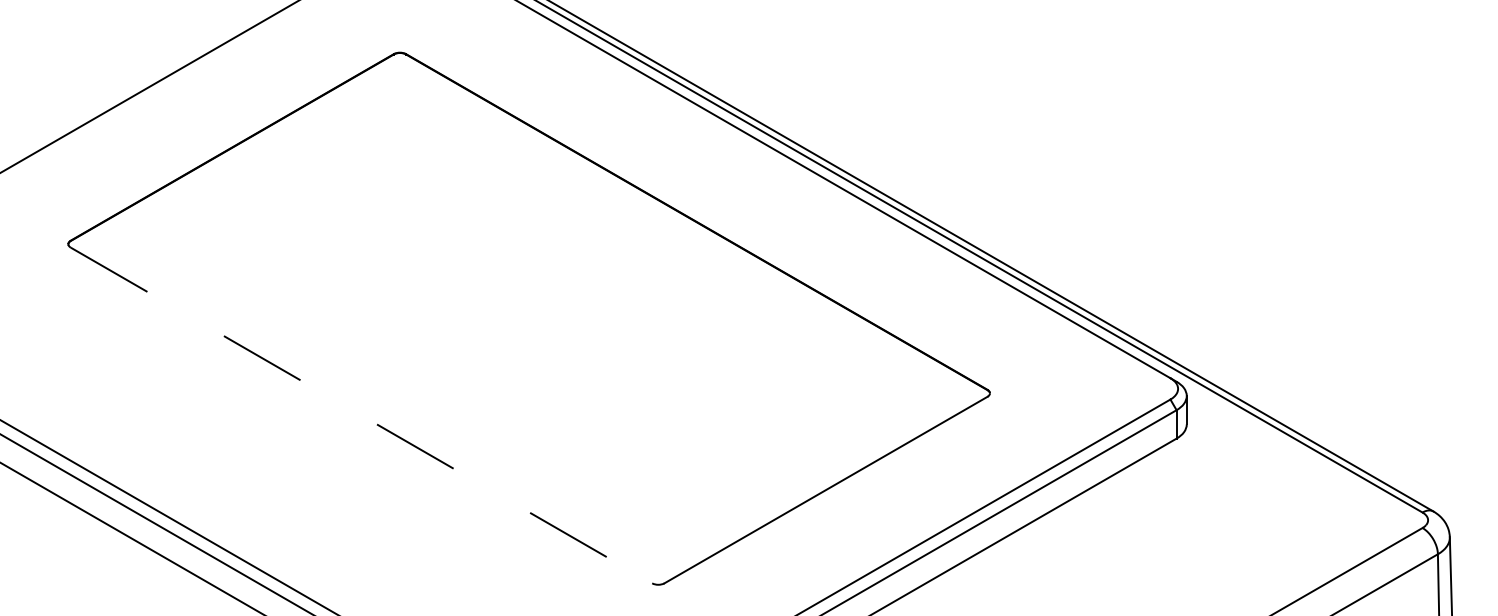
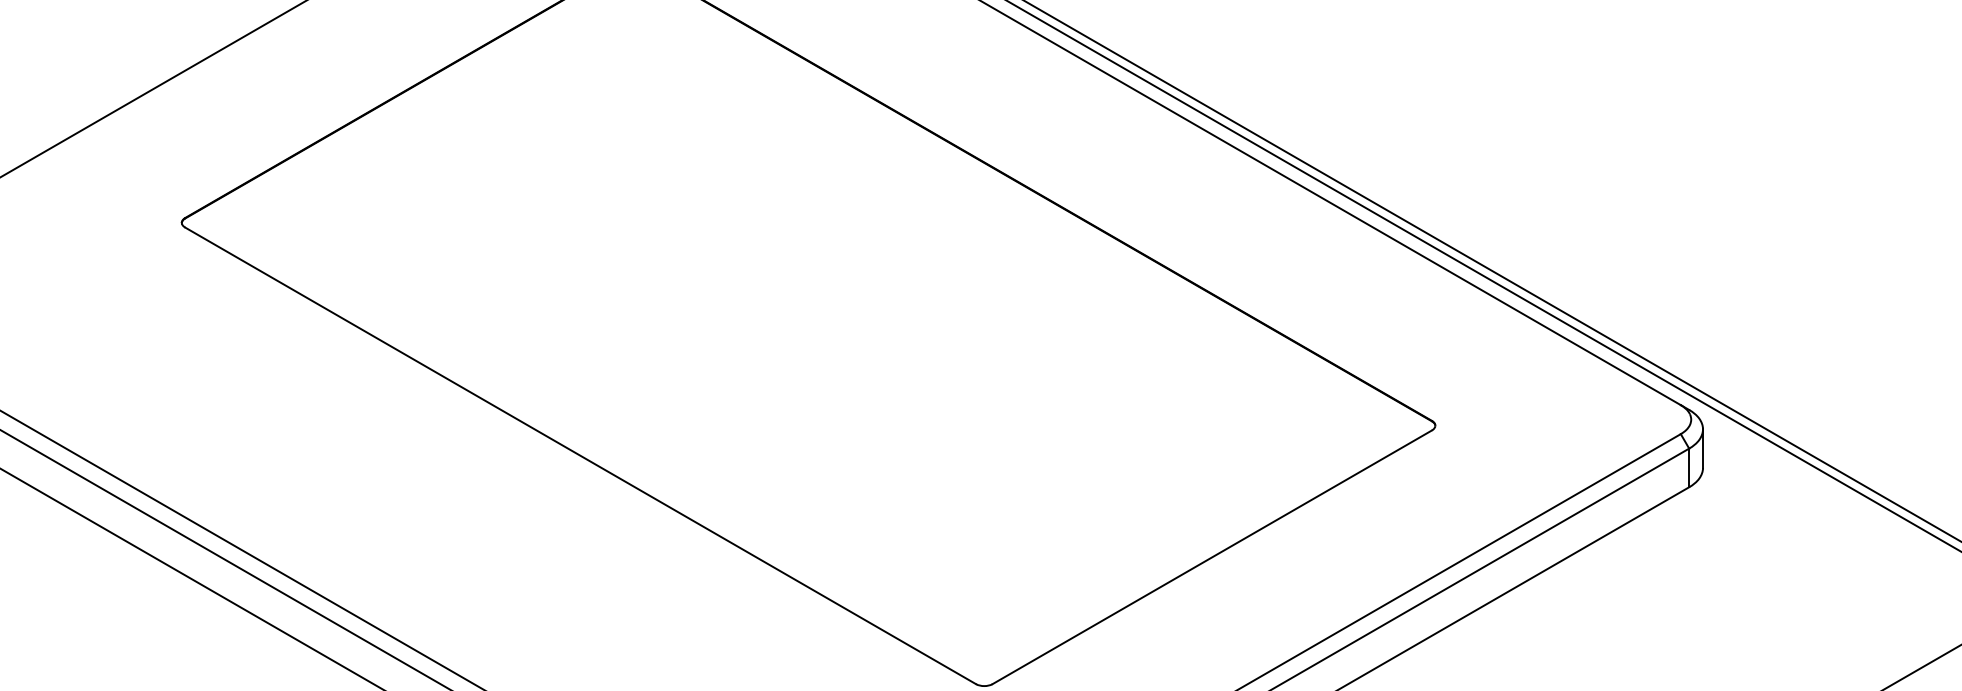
line: (361, 415) -> (580, 455), dashed -> solid

